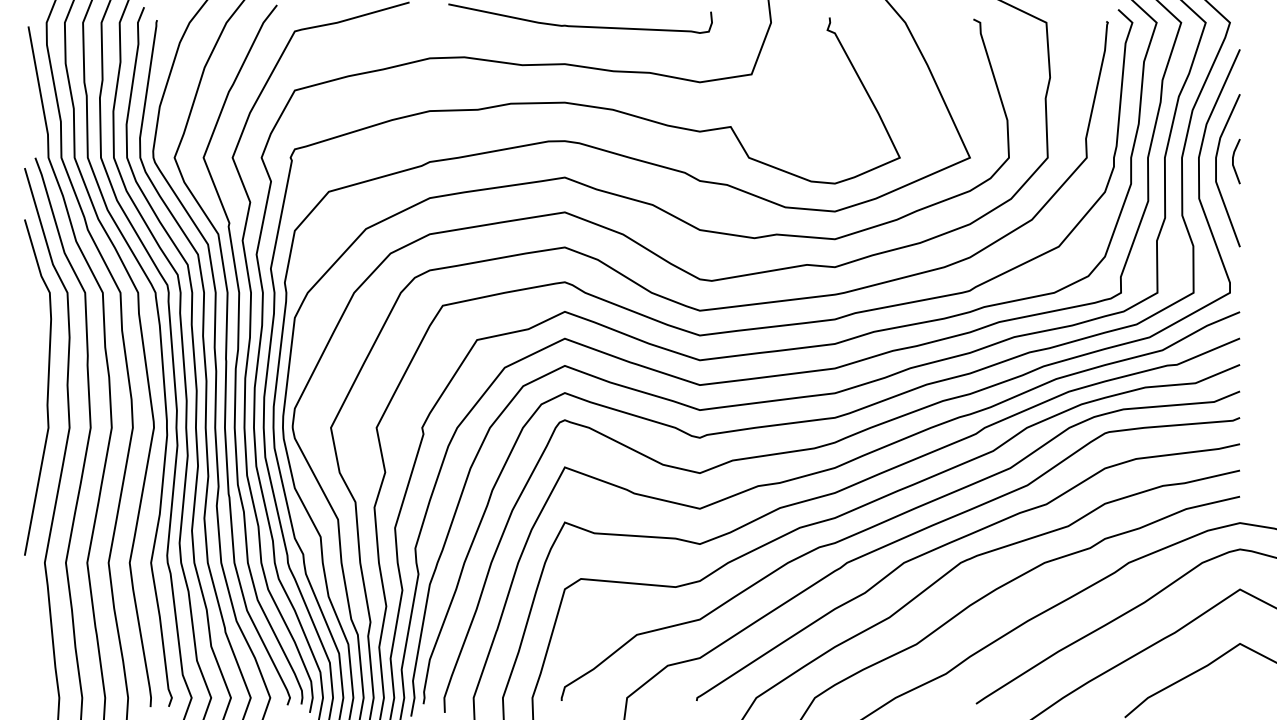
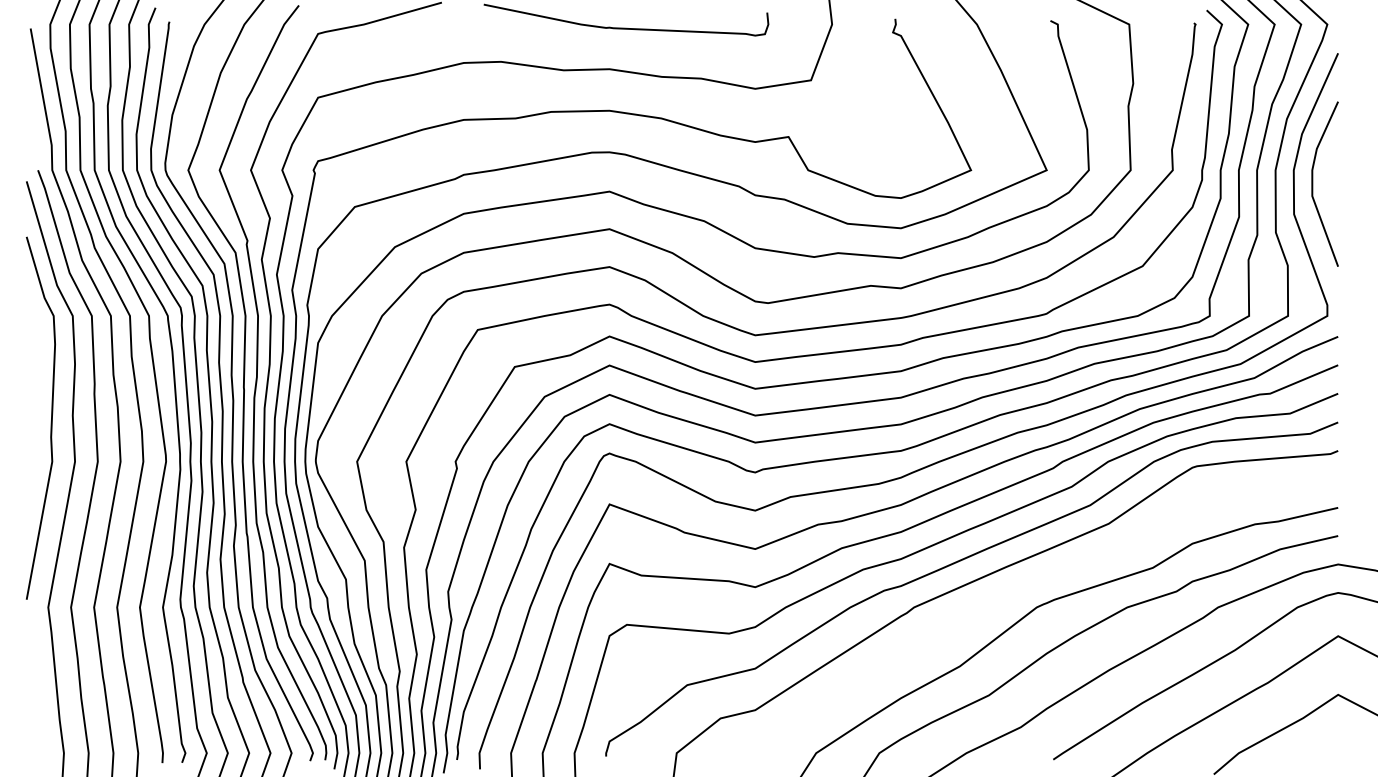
line: (1233, 160) -> (1331, 173), removed
curve: (955, 541) -> (1031, 584), removed

